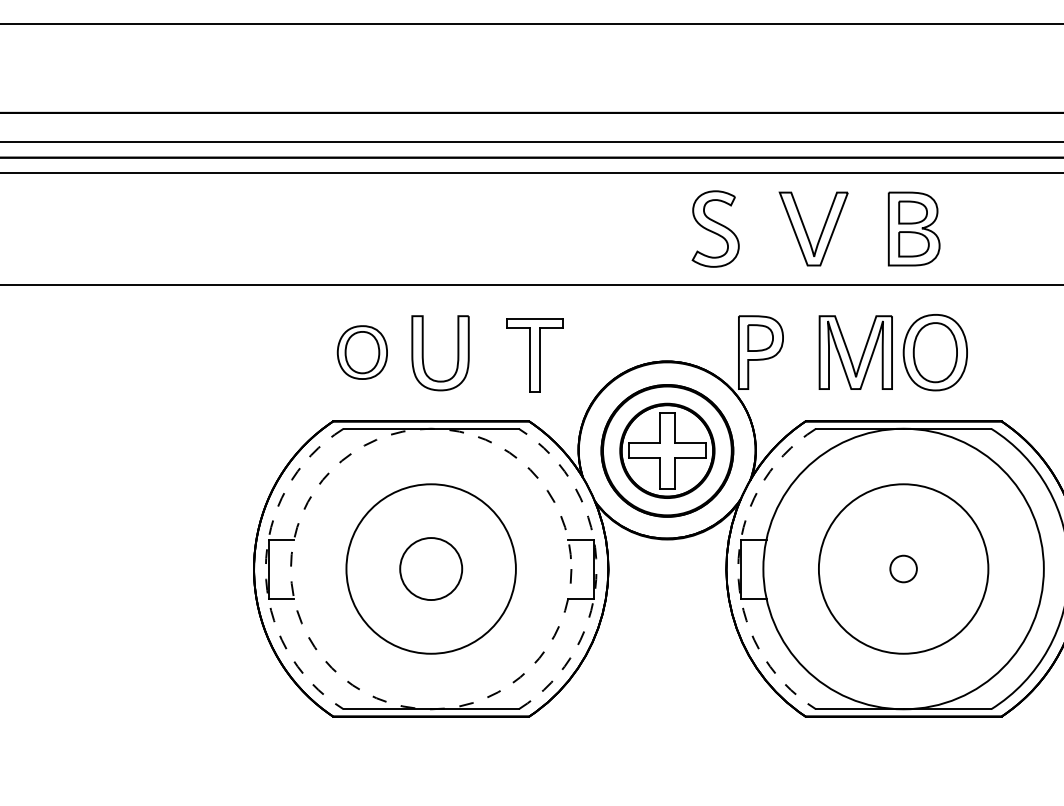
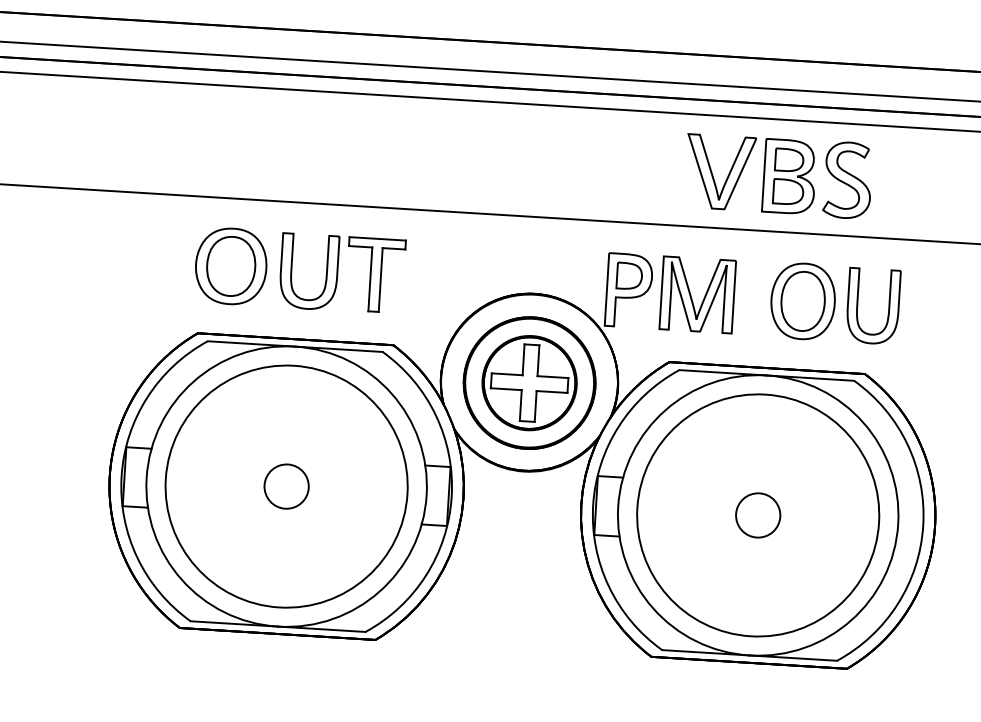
part: (715, 228) -> (847, 179), moved
part: (807, 232) -> (713, 175), moved
part: (362, 352) -> (231, 266), size x1.43
part: (855, 352) -> (697, 294), moved
part: (990, 353) -> (858, 305), added
part: (534, 355) -> (375, 275), moved
circle: (430, 568) -> (285, 486), dashed -> solid
circle: (431, 568) -> (286, 486), size x0.71
circle: (431, 568) -> (286, 486), size x1.43
circle: (903, 568) -> (758, 514), size x1.43
circle: (903, 568) -> (758, 514), size x1.67
arc: (265, 569) -> (121, 476), dashed -> solid
arc: (596, 569) -> (451, 497), dashed -> solid
arc: (738, 569) -> (593, 505), dashed -> solid

